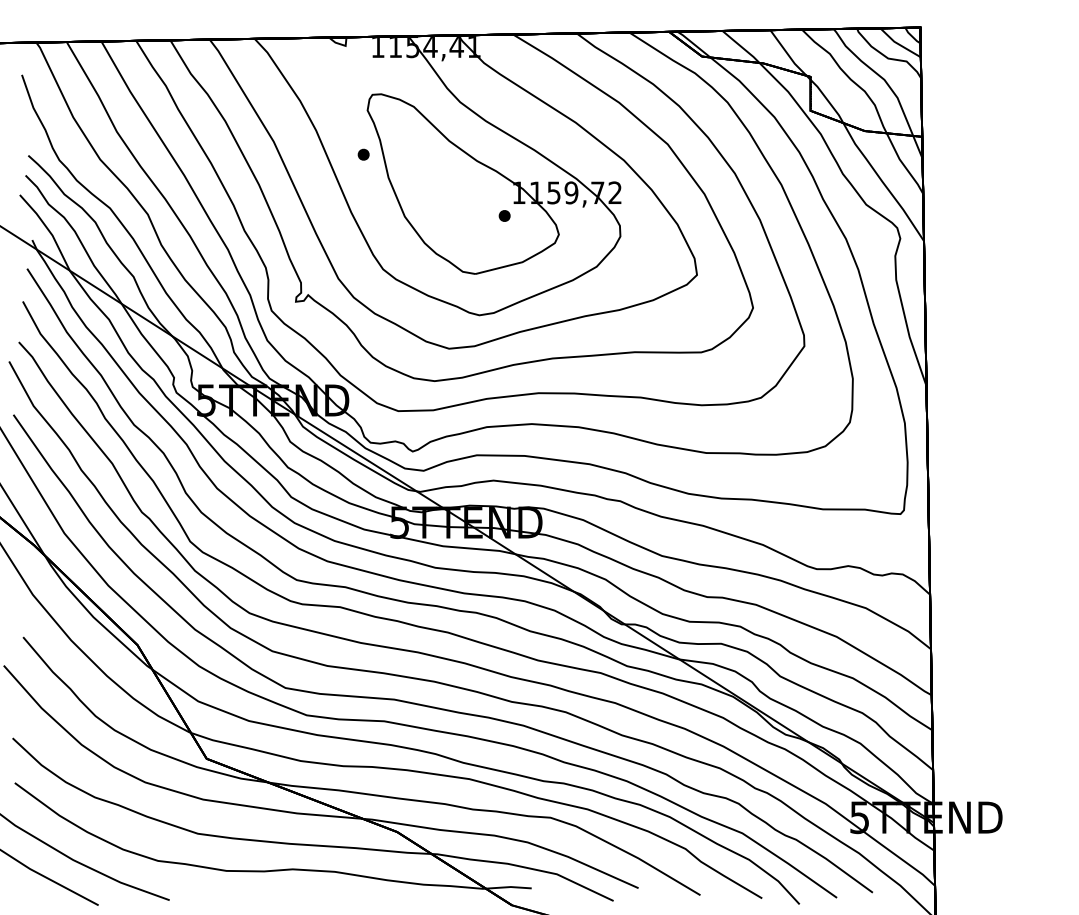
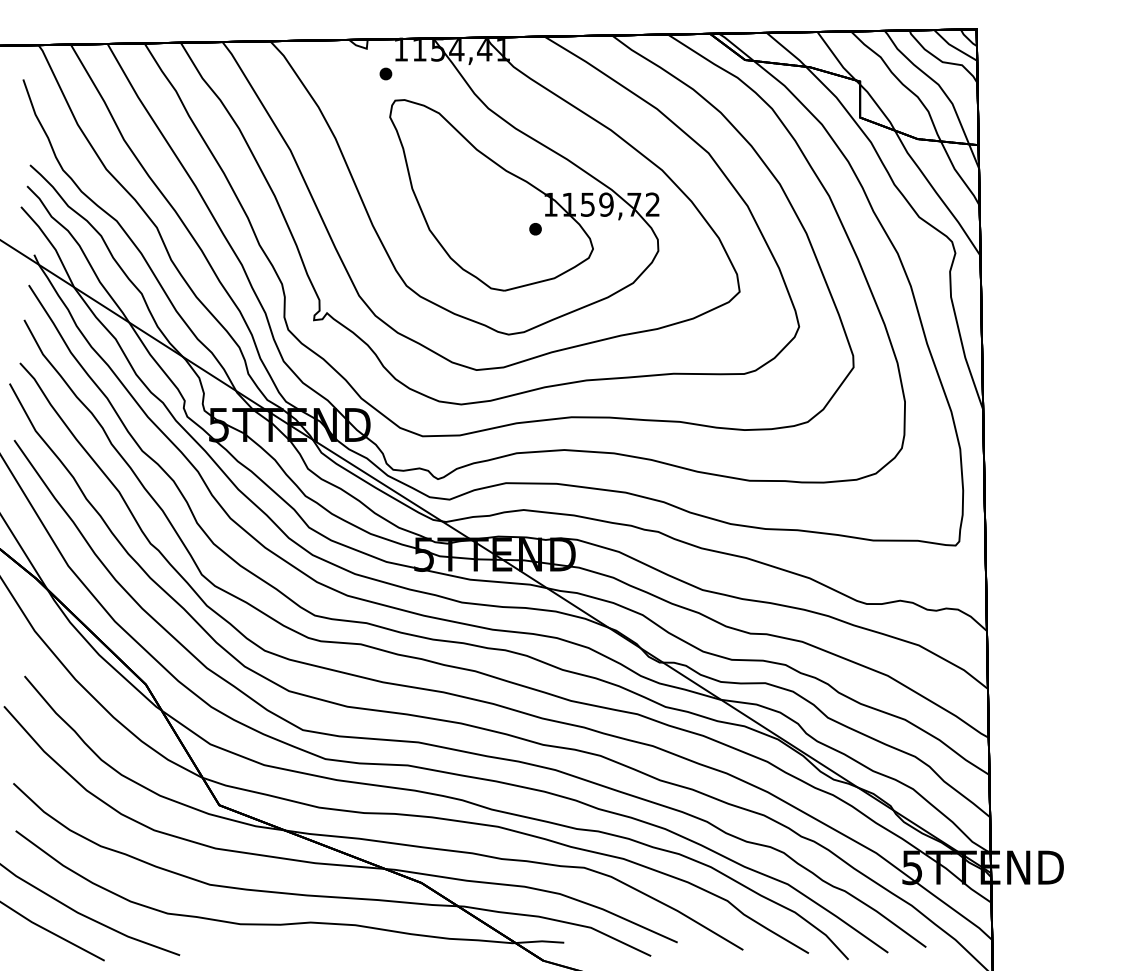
part: (363, 154) -> (385, 73), moved

